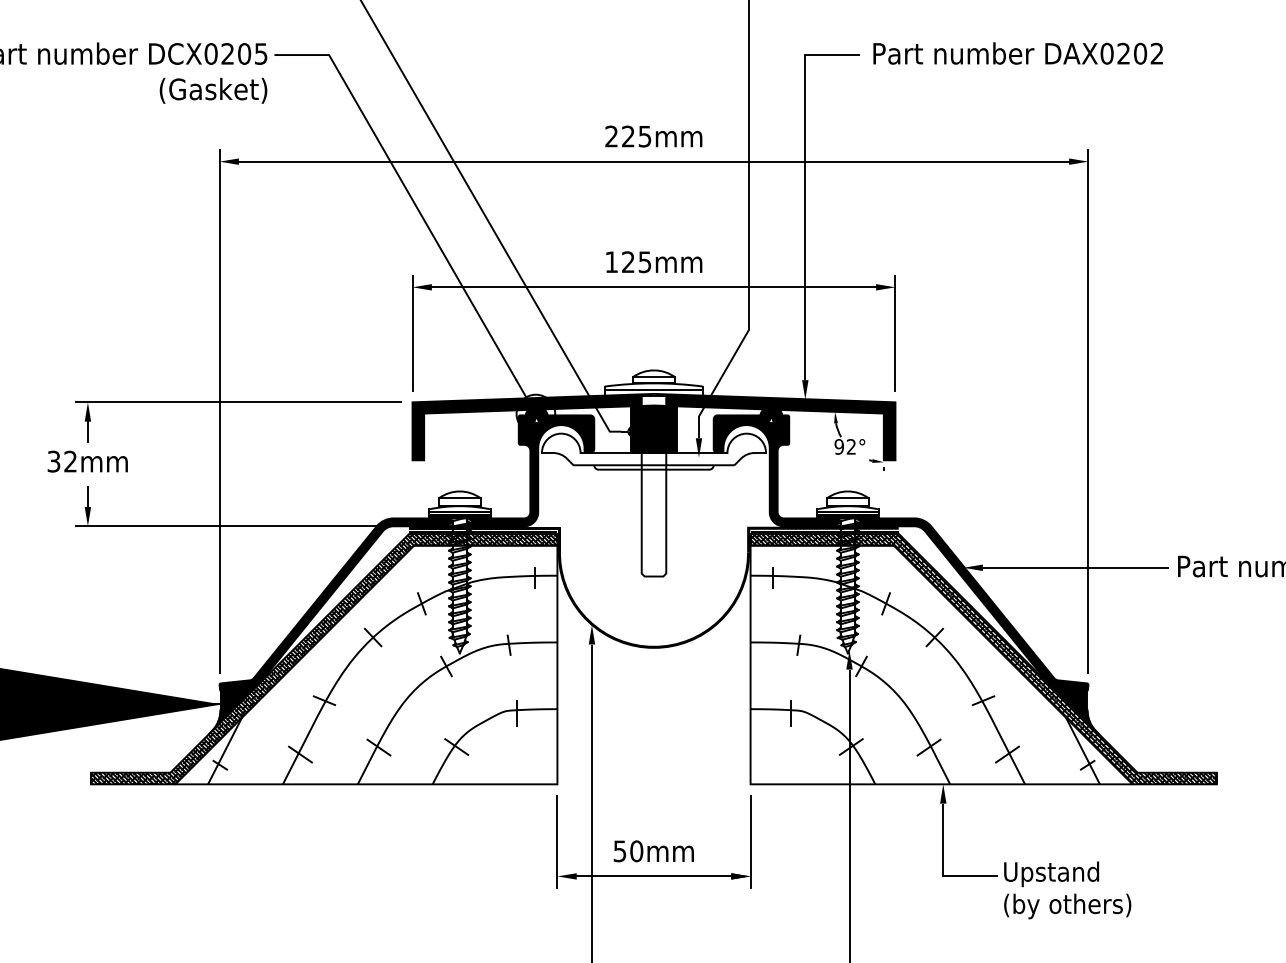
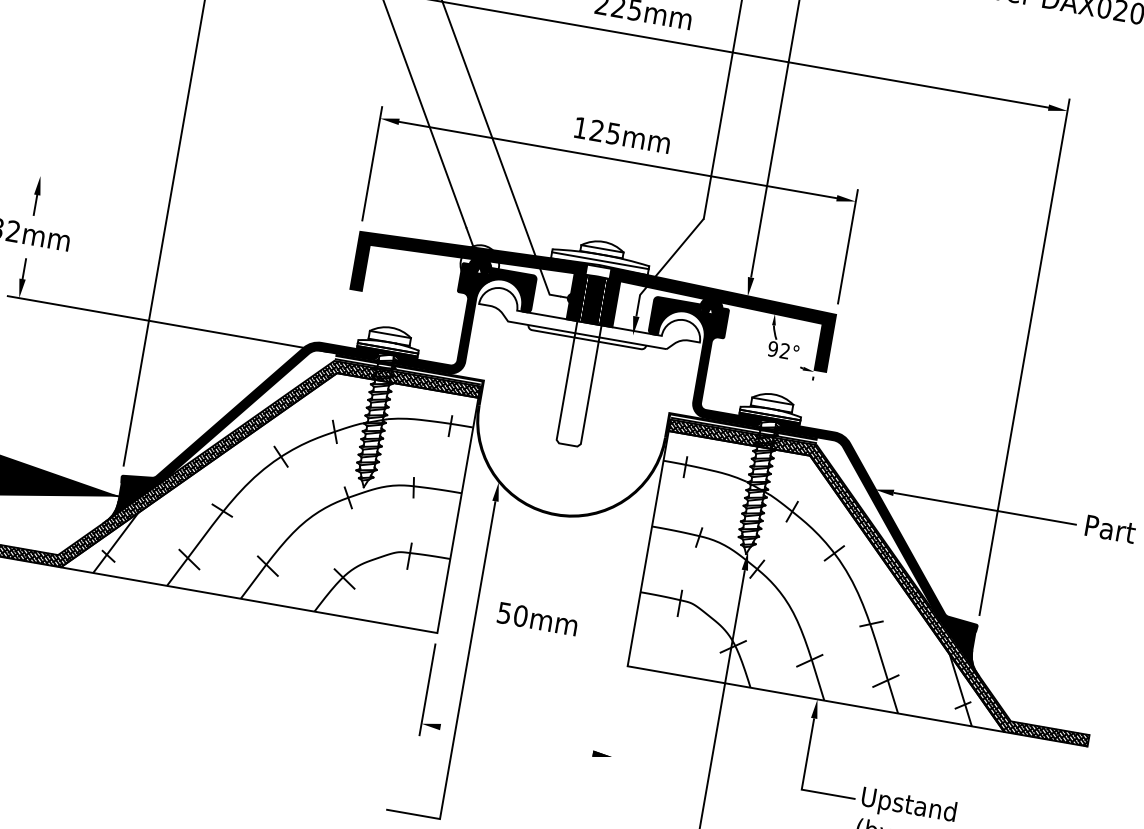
line: (238, 402) -> (188, 202), removed
line: (750, 841) -> (617, 722), removed
text: (653, 851) -> (537, 619), moved
line: (653, 876) -> (516, 740), removed

